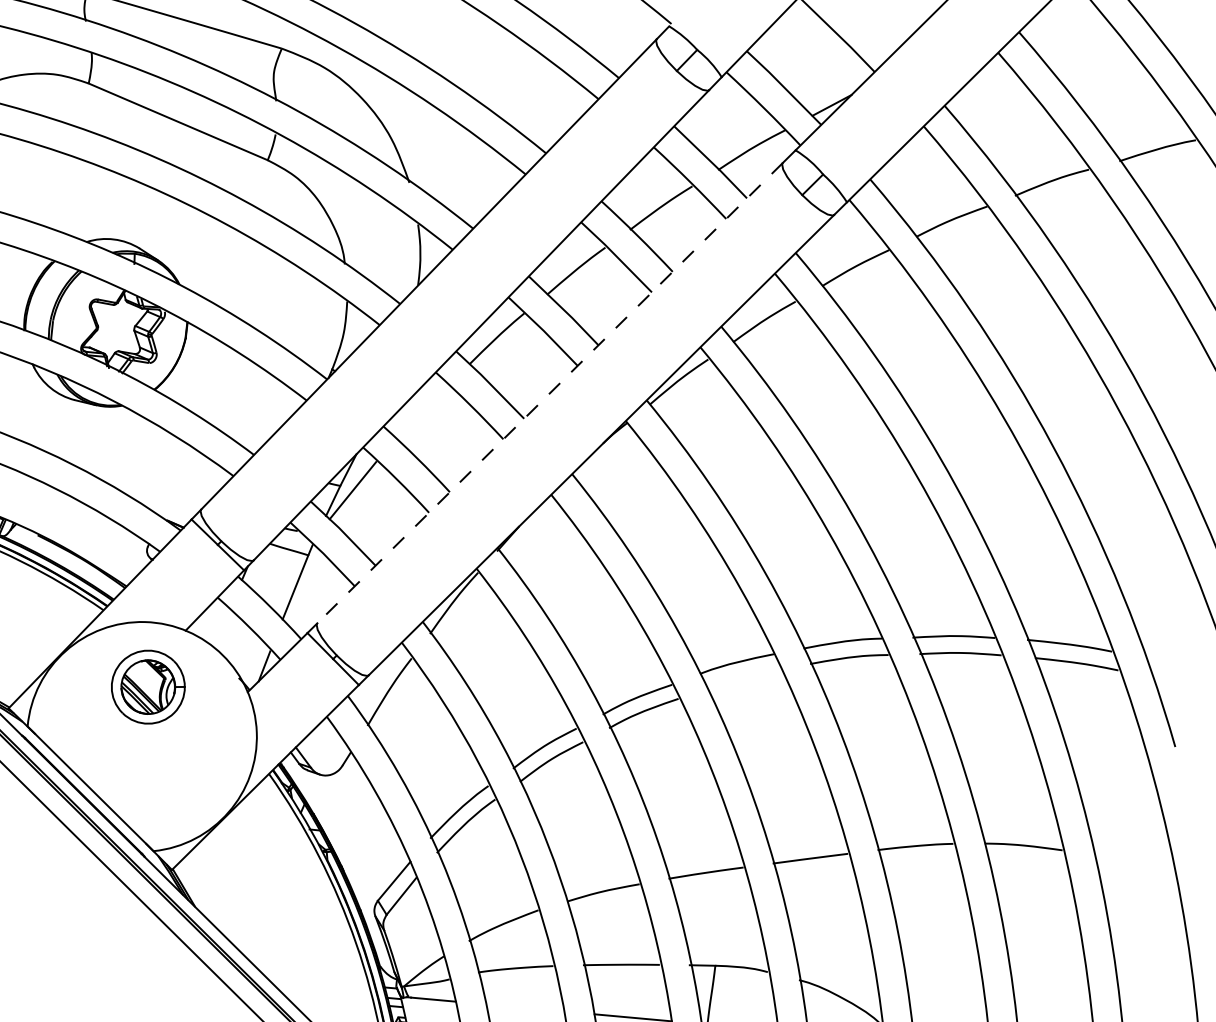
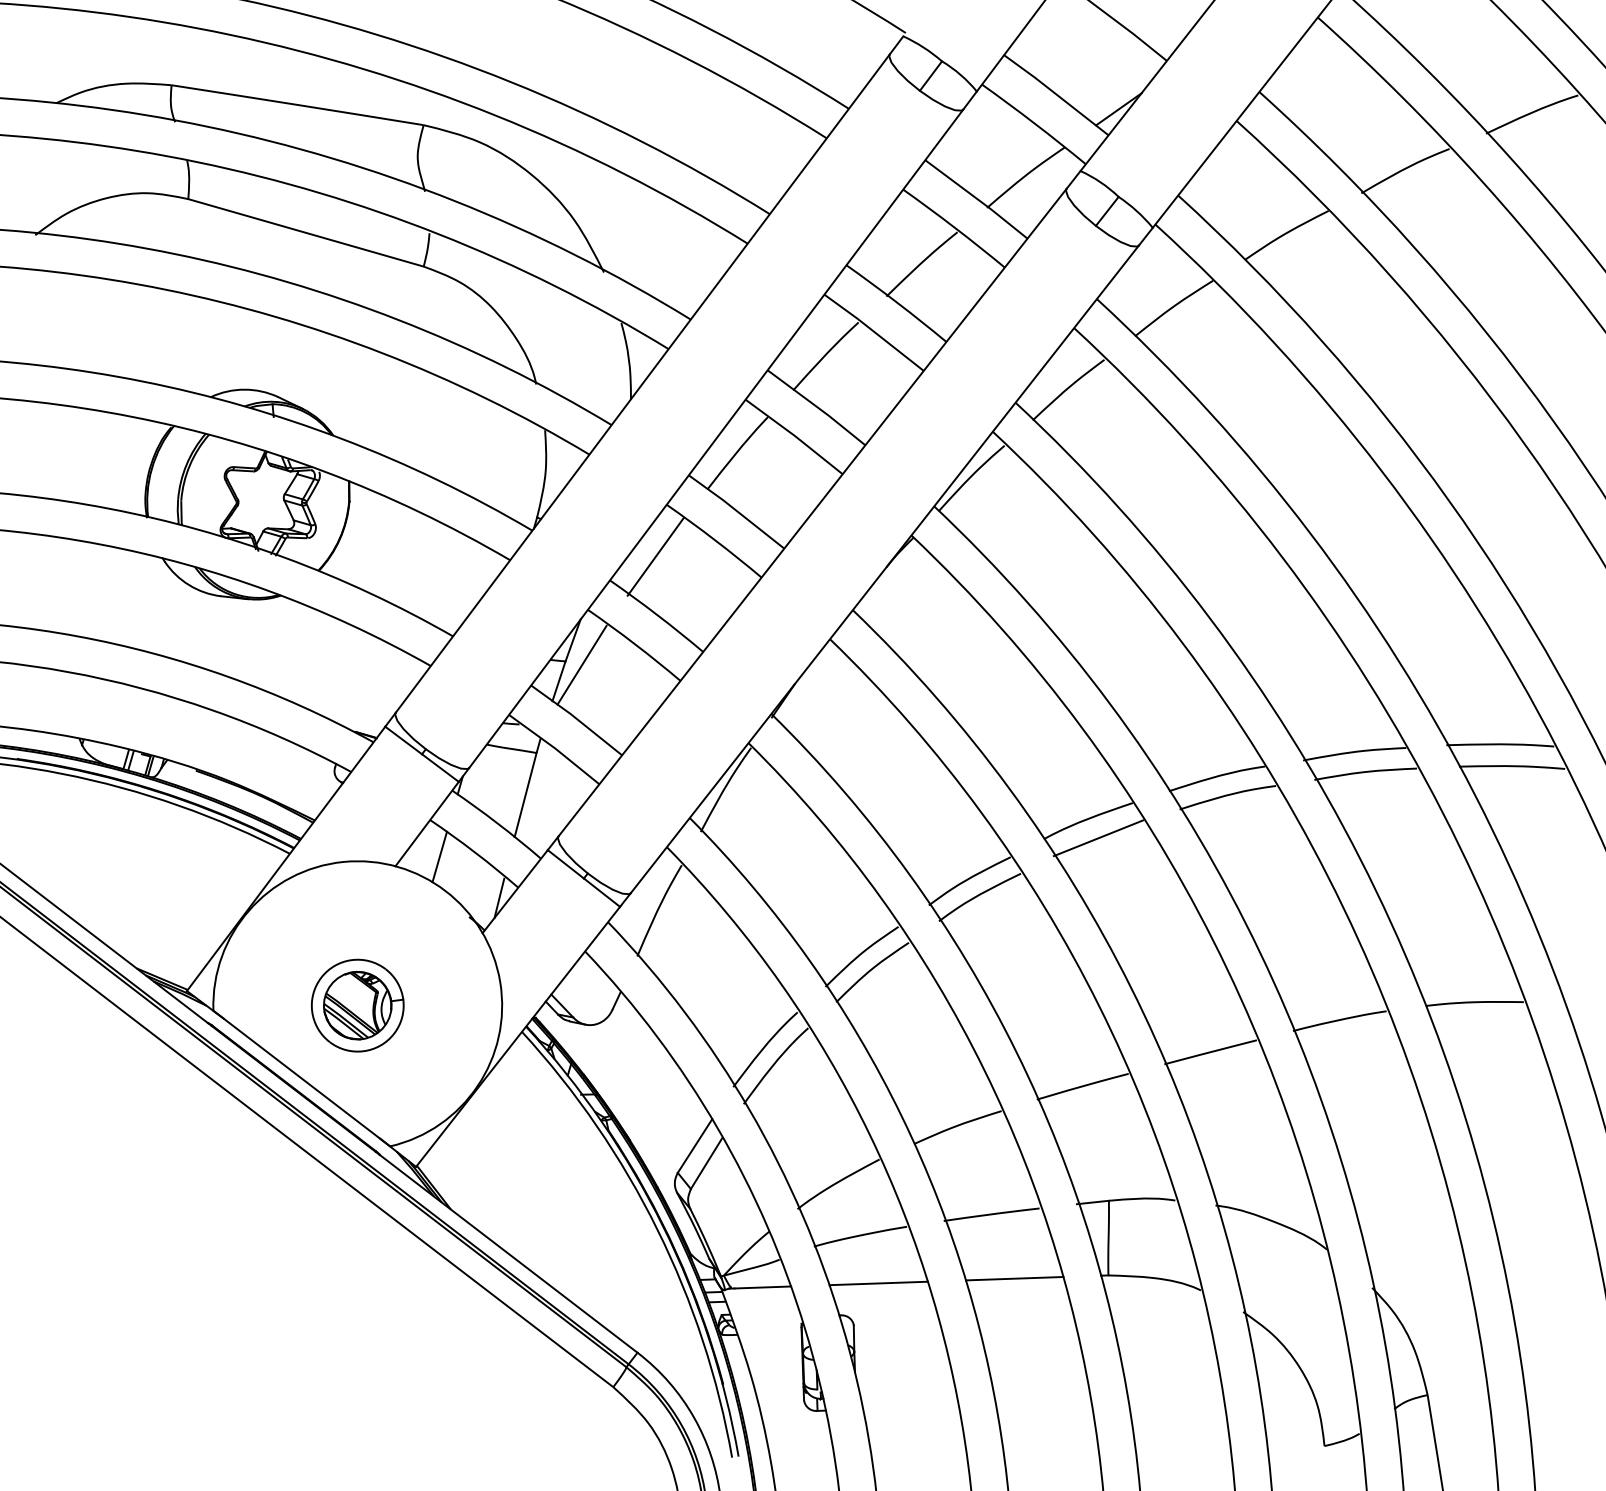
line: (550, 393) -> (812, 512), dashed -> solid
line: (421, 412) -> (655, 556), added
line: (221, 627) -> (439, 856), added
line: (743, 678) -> (1098, 838), added
part: (148, 687) -> (357, 1005), moved
line: (525, 1008) -> (878, 1283), added

